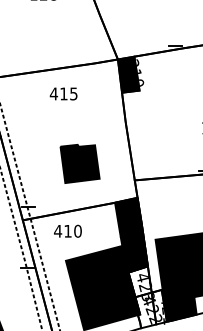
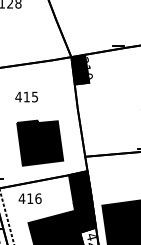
text: (63, 93) -> (26, 96), moved
part: (79, 163) -> (39, 142), size x1.43
text: (77, 230) -> (38, 198), 410 -> 416

